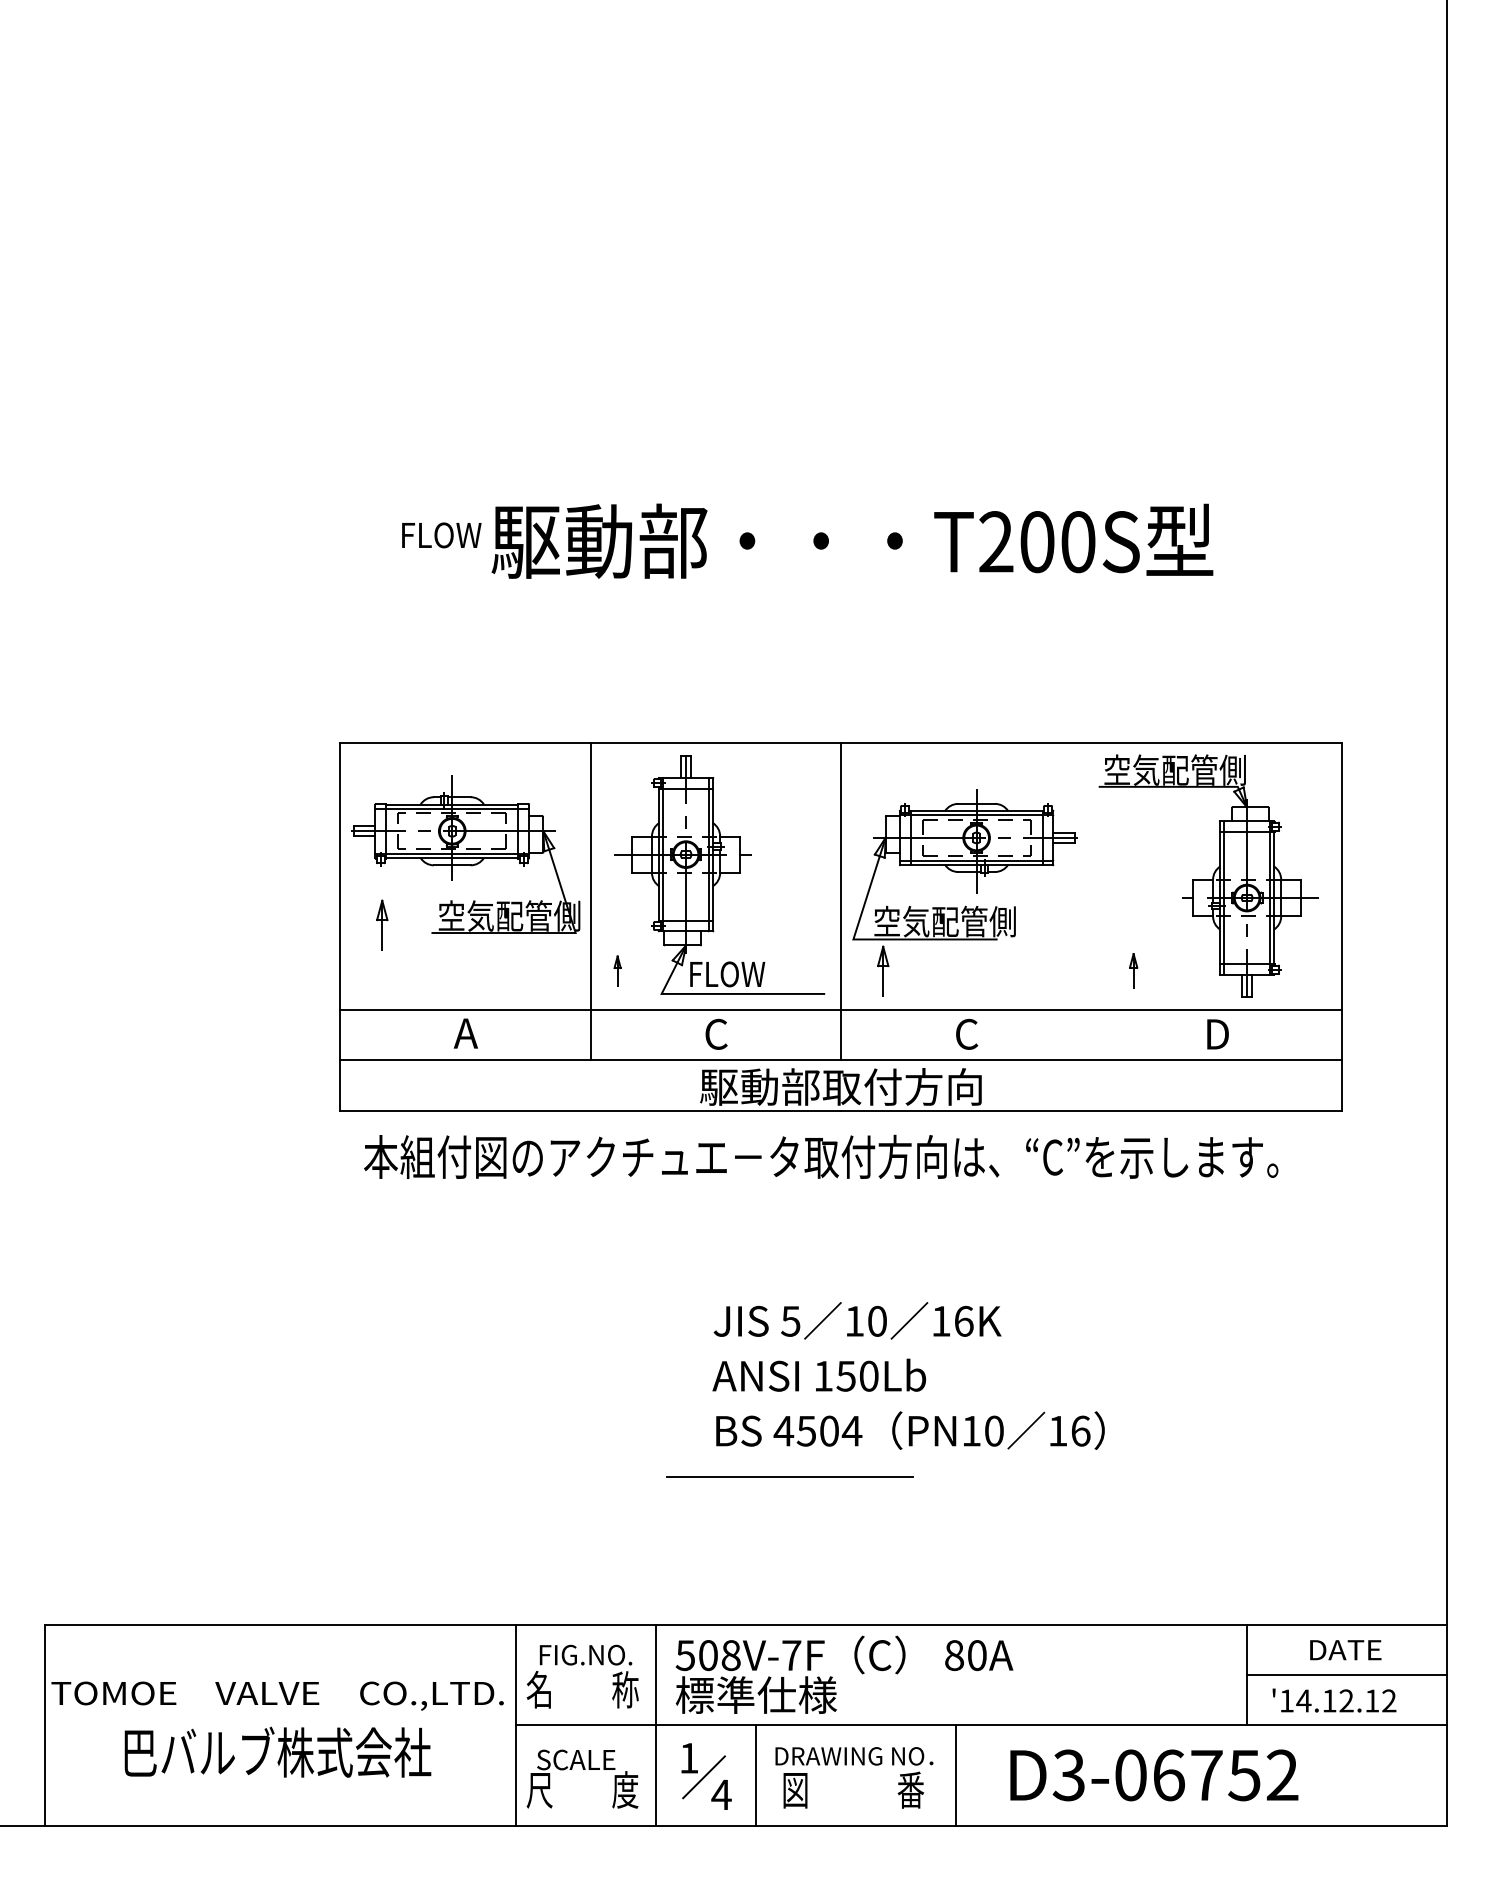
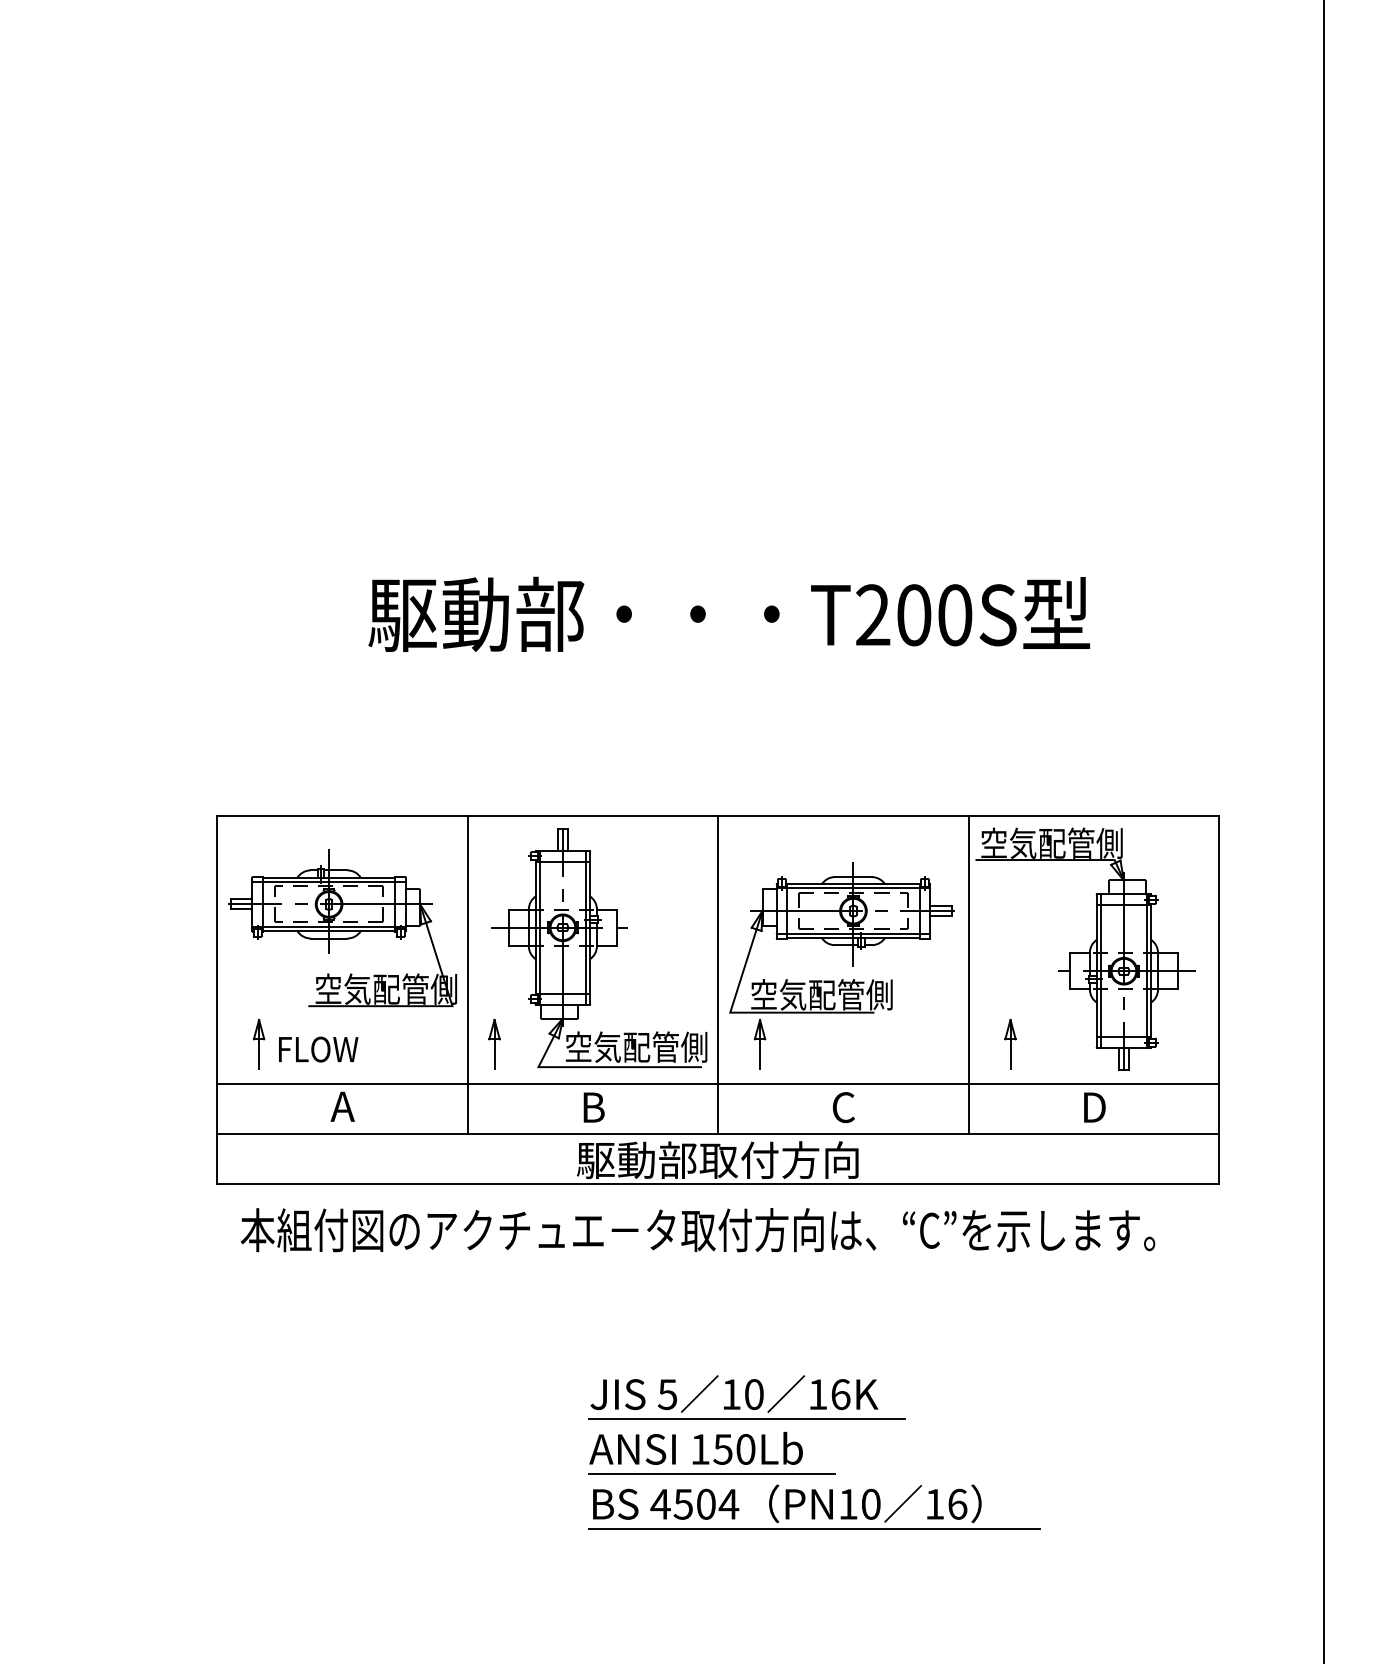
text: (441, 535) -> (318, 1049), moved
line: (1091, 901) -> (968, 974), added
part: (382, 924) -> (259, 1043), moved
part: (617, 970) -> (494, 1043), size x1.67
part: (1133, 970) -> (1010, 1043), size x1.43
text: (759, 973) -> (636, 1046), FLOW -> 空気配管側
text: (716, 1033) -> (593, 1106), C -> B
line: (870, 1345) -> (747, 1418), added
line: (937, 1455) -> (814, 1528), added
line: (789, 1476) -> (711, 1473), moved

